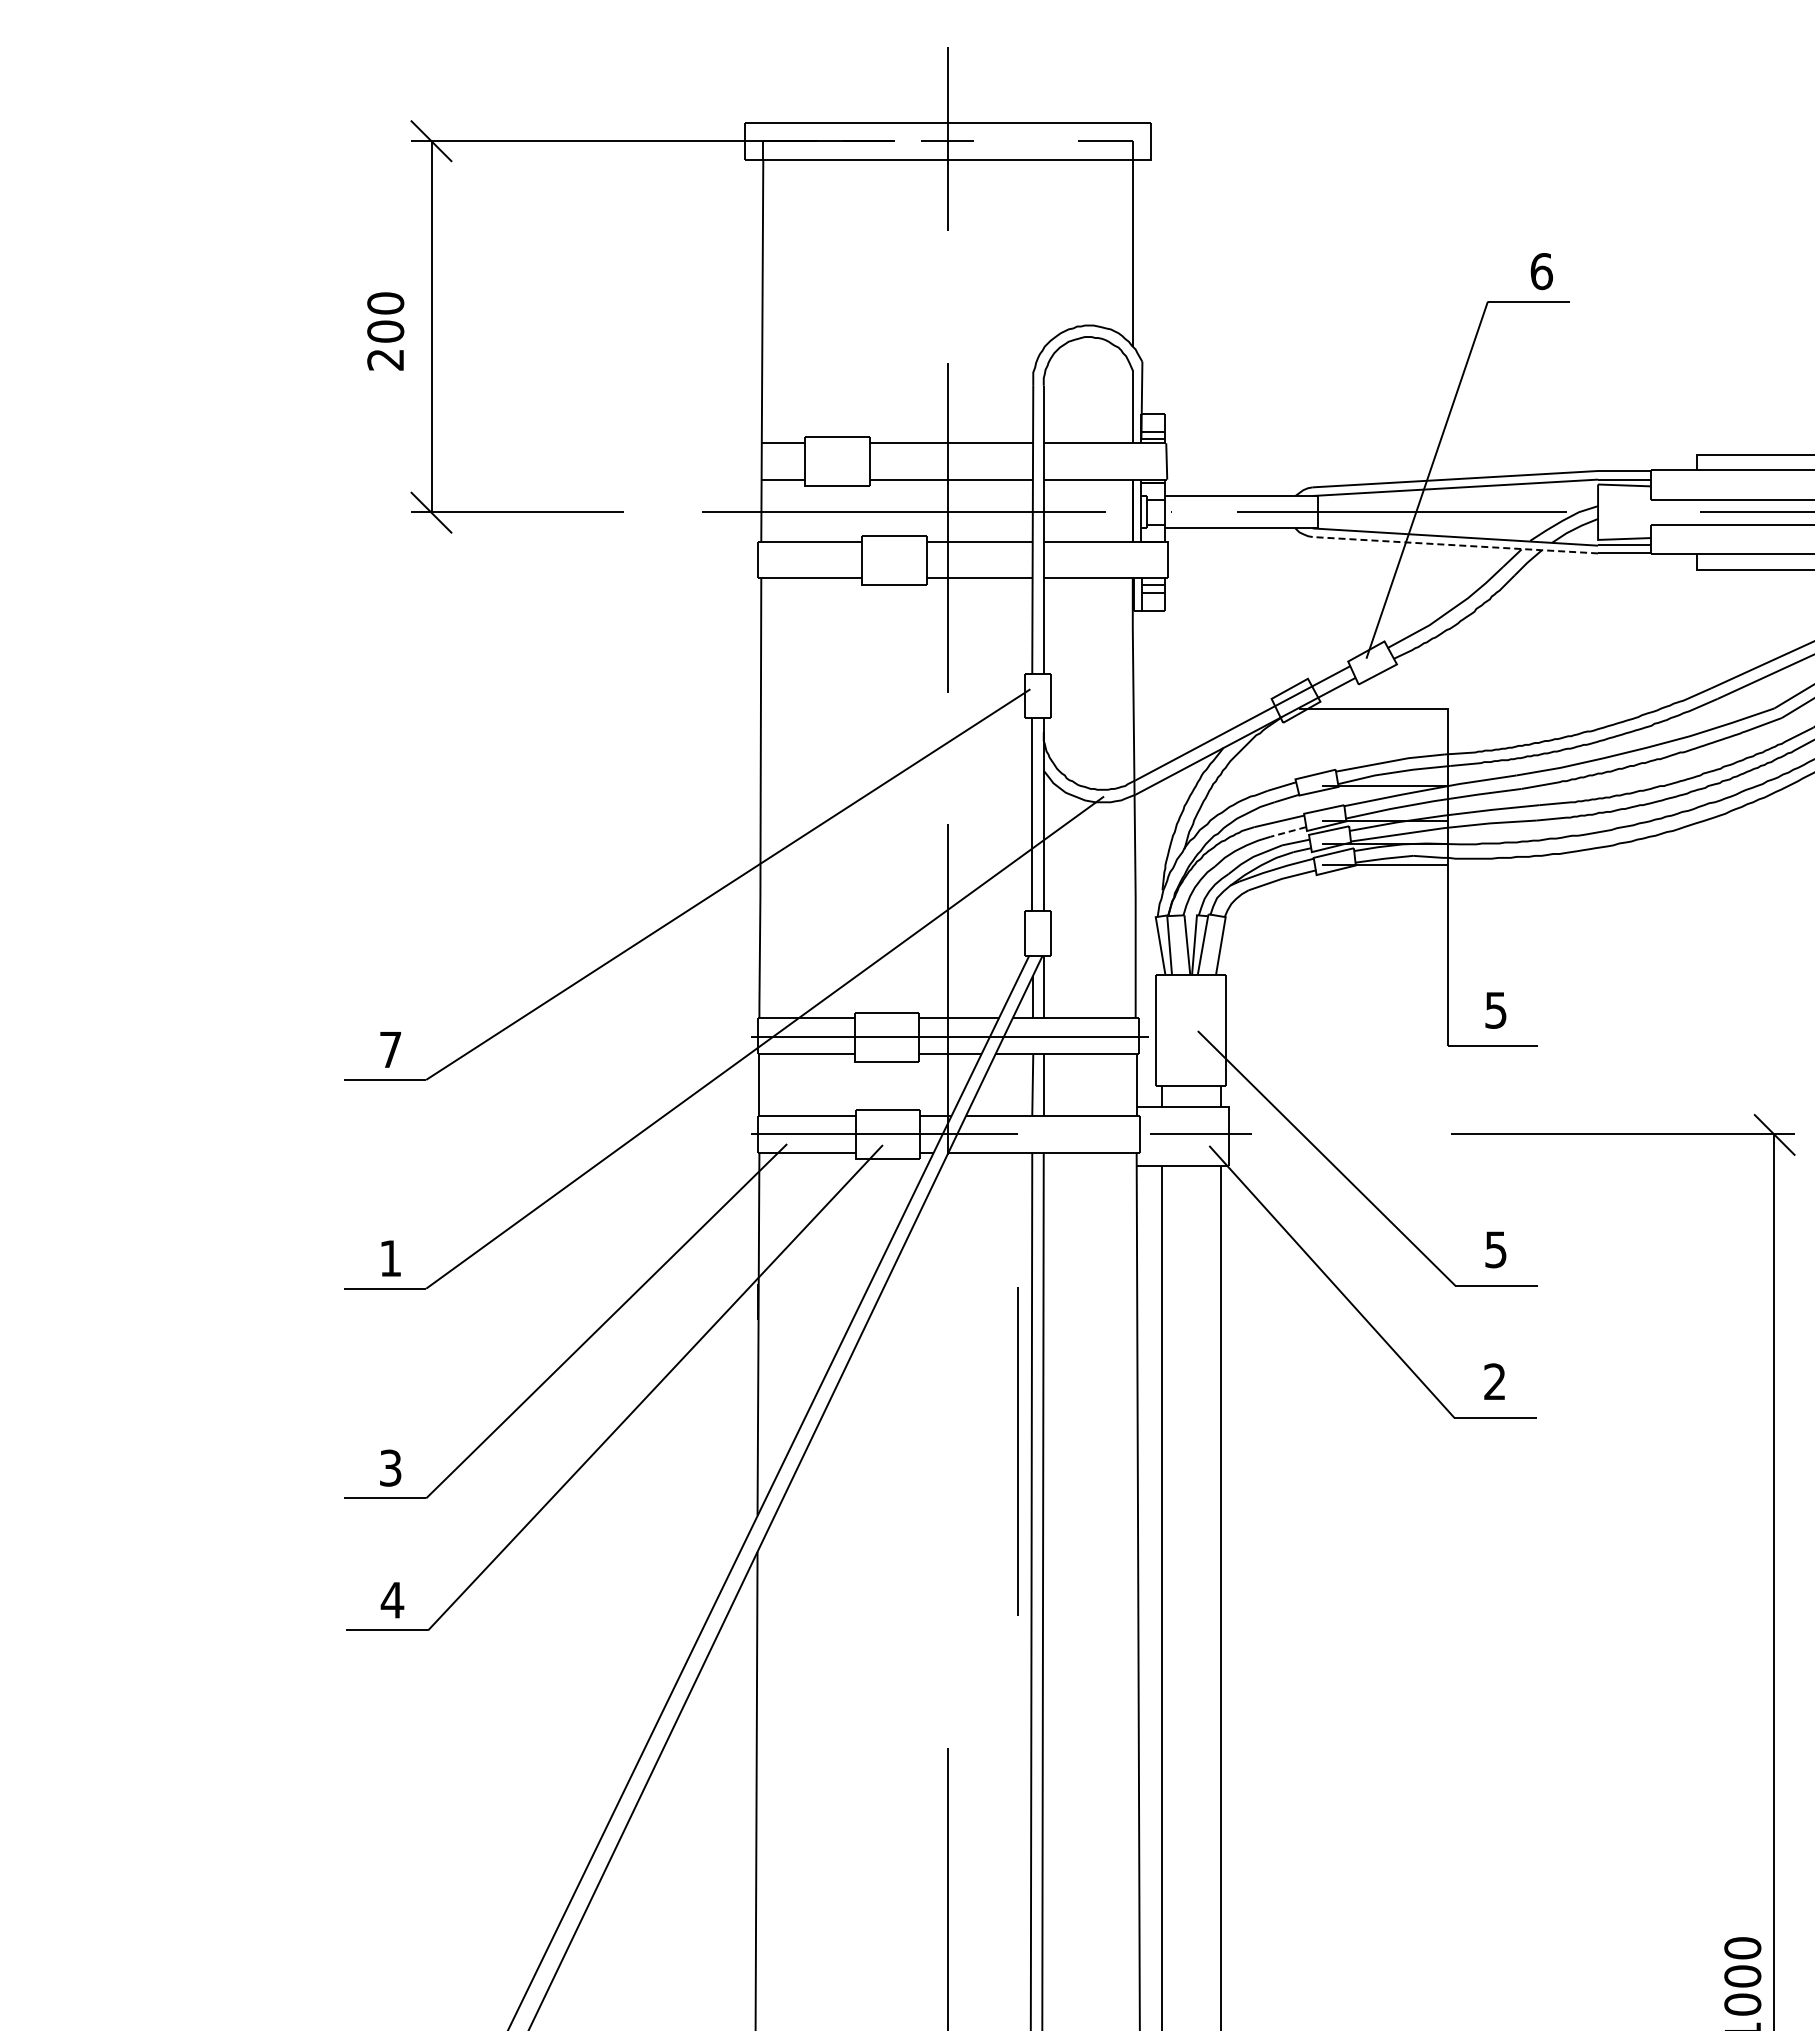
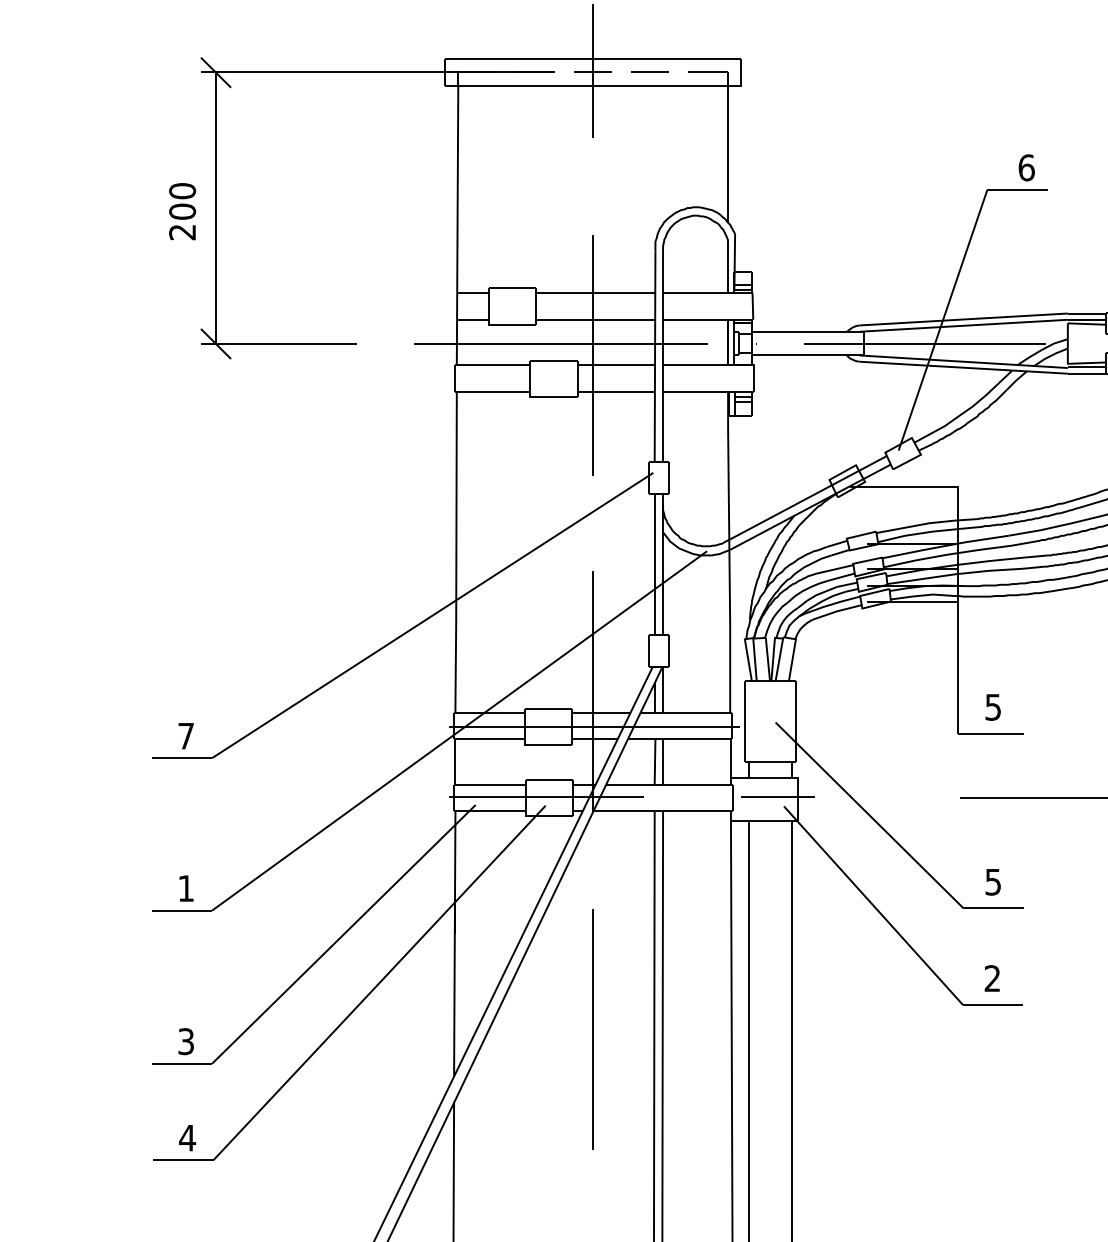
line: (1025, 140) -> (649, 72), added
line: (1455, 545) -> (963, 367), dashed -> solid
line: (1287, 832) -> (841, 577), dashed -> solid
line: (1017, 1451) -> (592, 1029), moved

